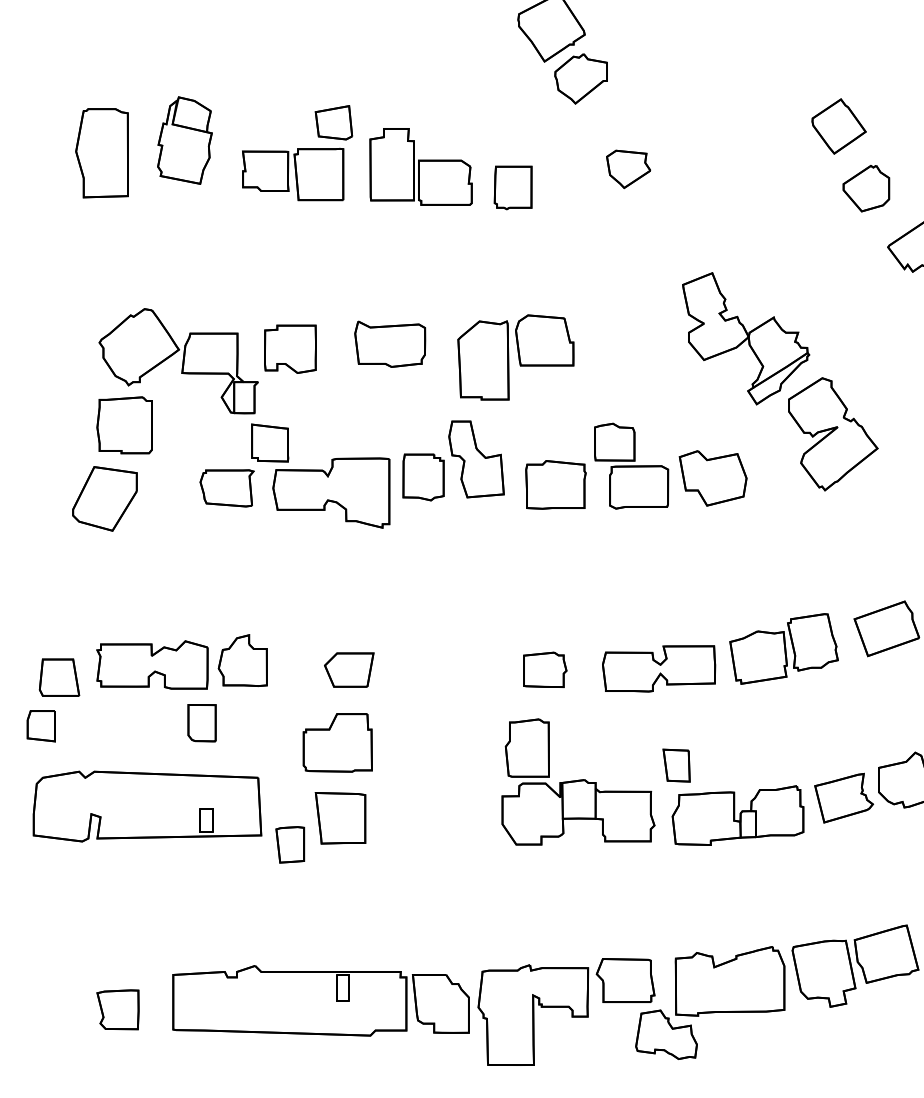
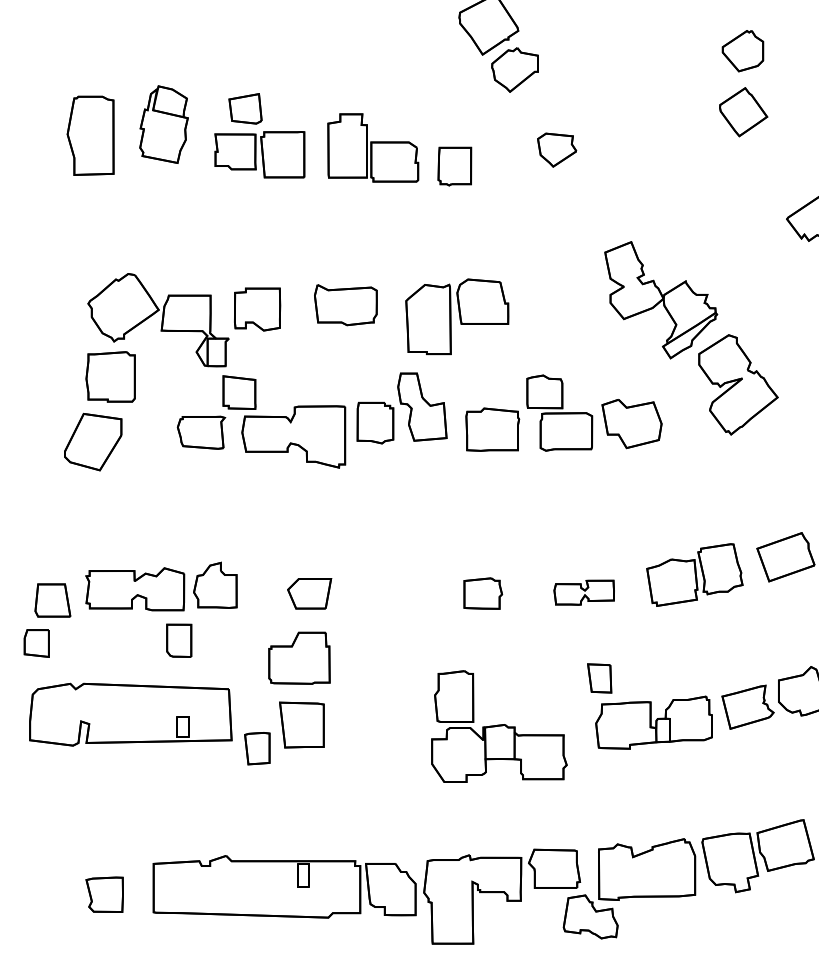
part: (333, 122) -> (245, 108), moved
part: (866, 188) -> (743, 51), moved
part: (659, 668) -> (584, 592), size x0.6
part: (578, 781) -> (499, 726), moved

